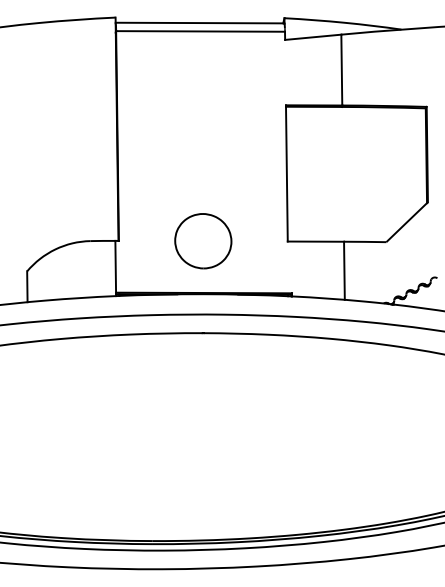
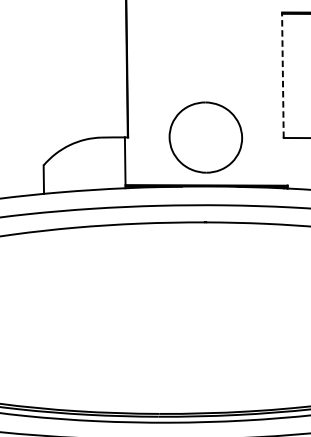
line: (286, 172) -> (282, 74), solid -> dashed
part: (203, 241) -> (206, 137), size x1.4

